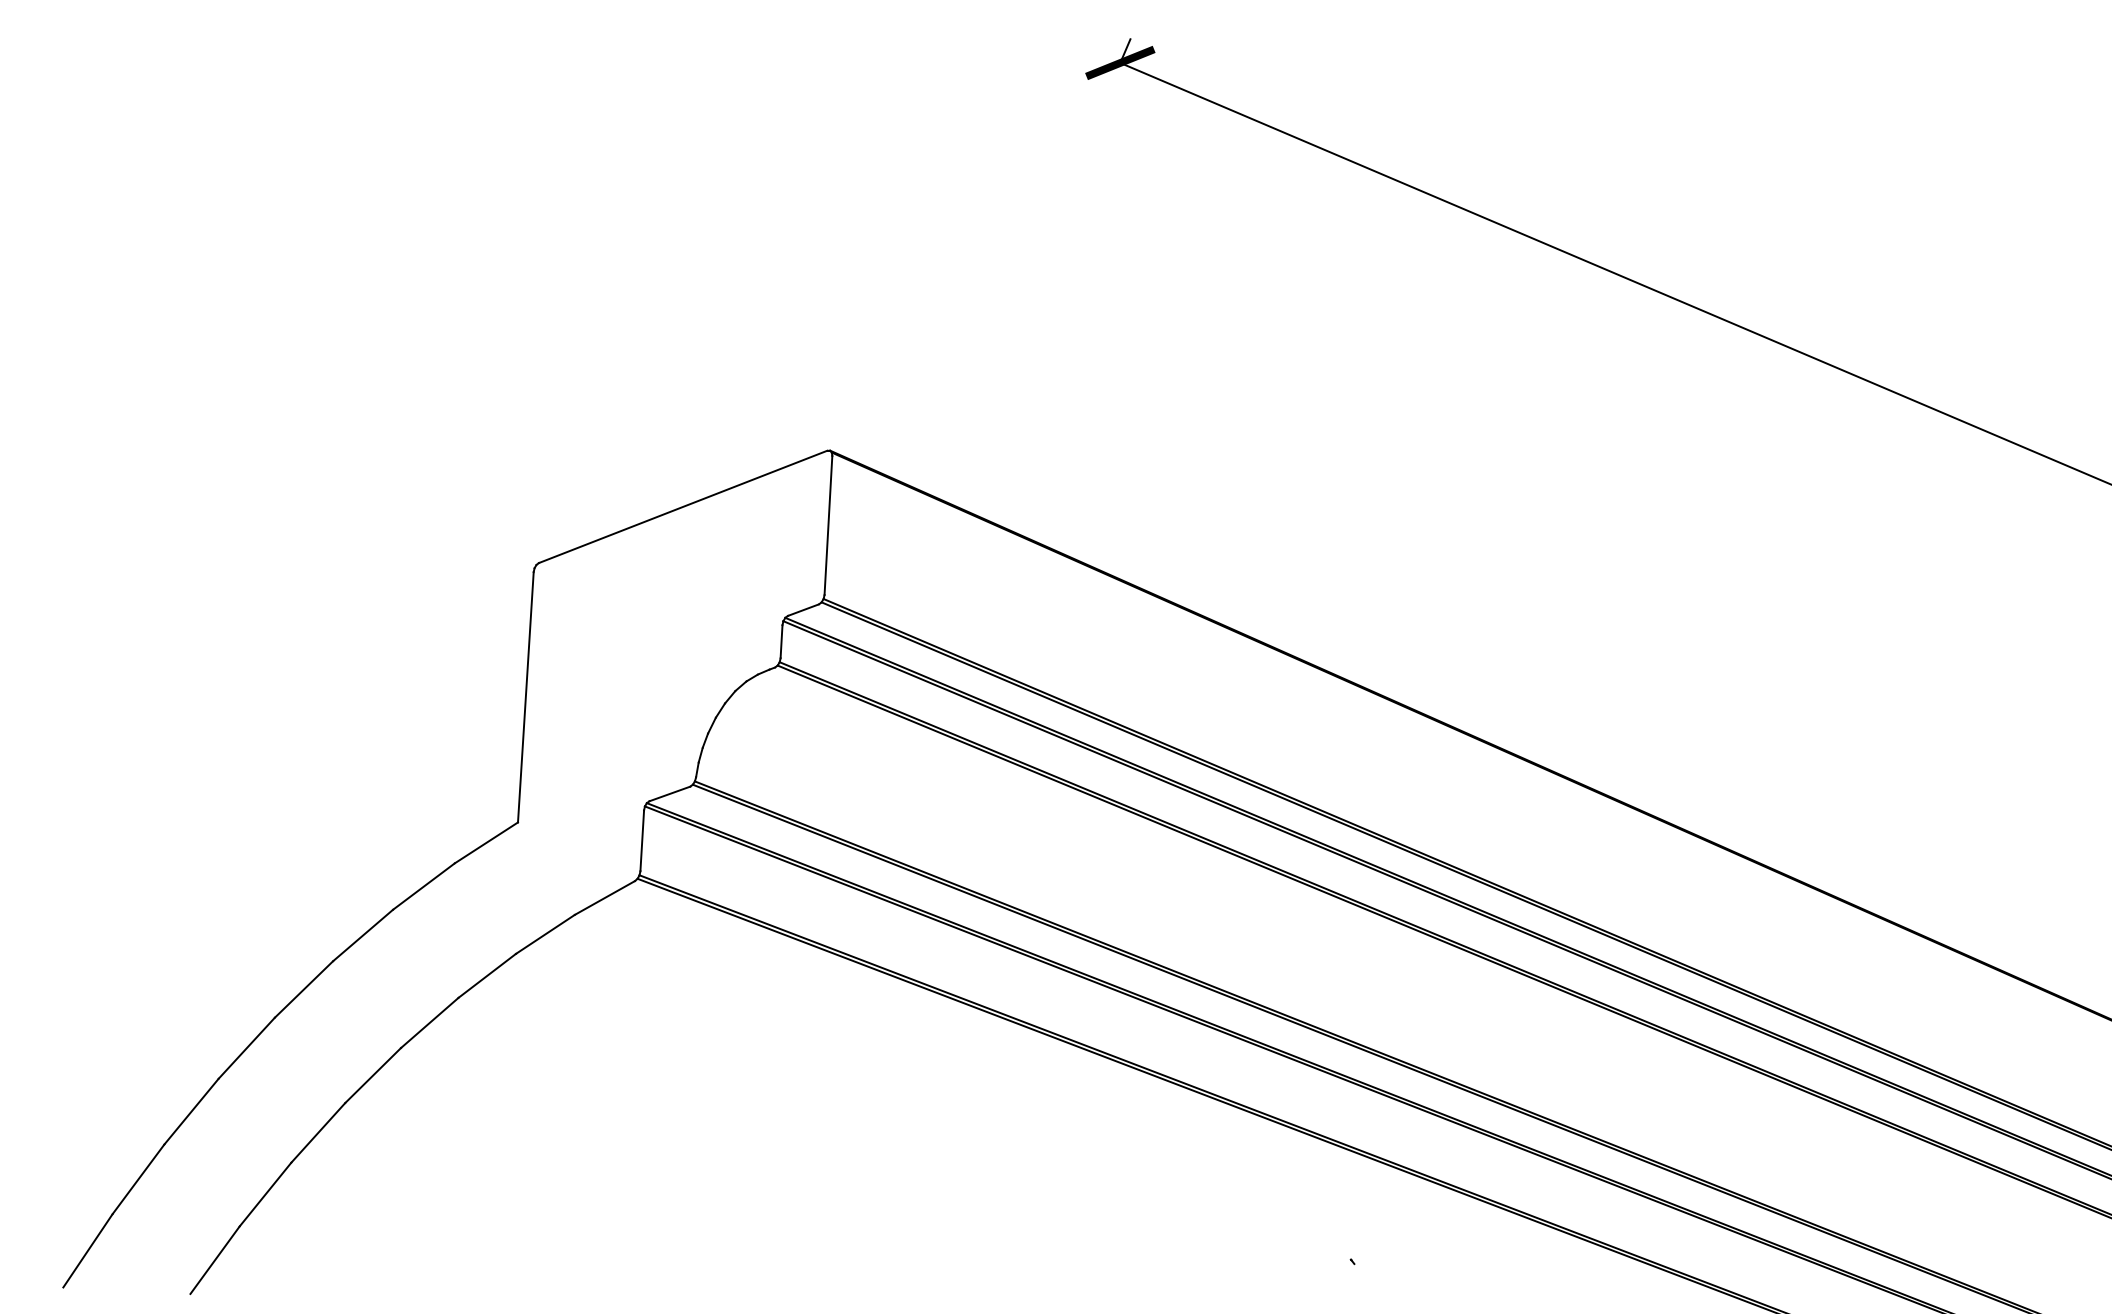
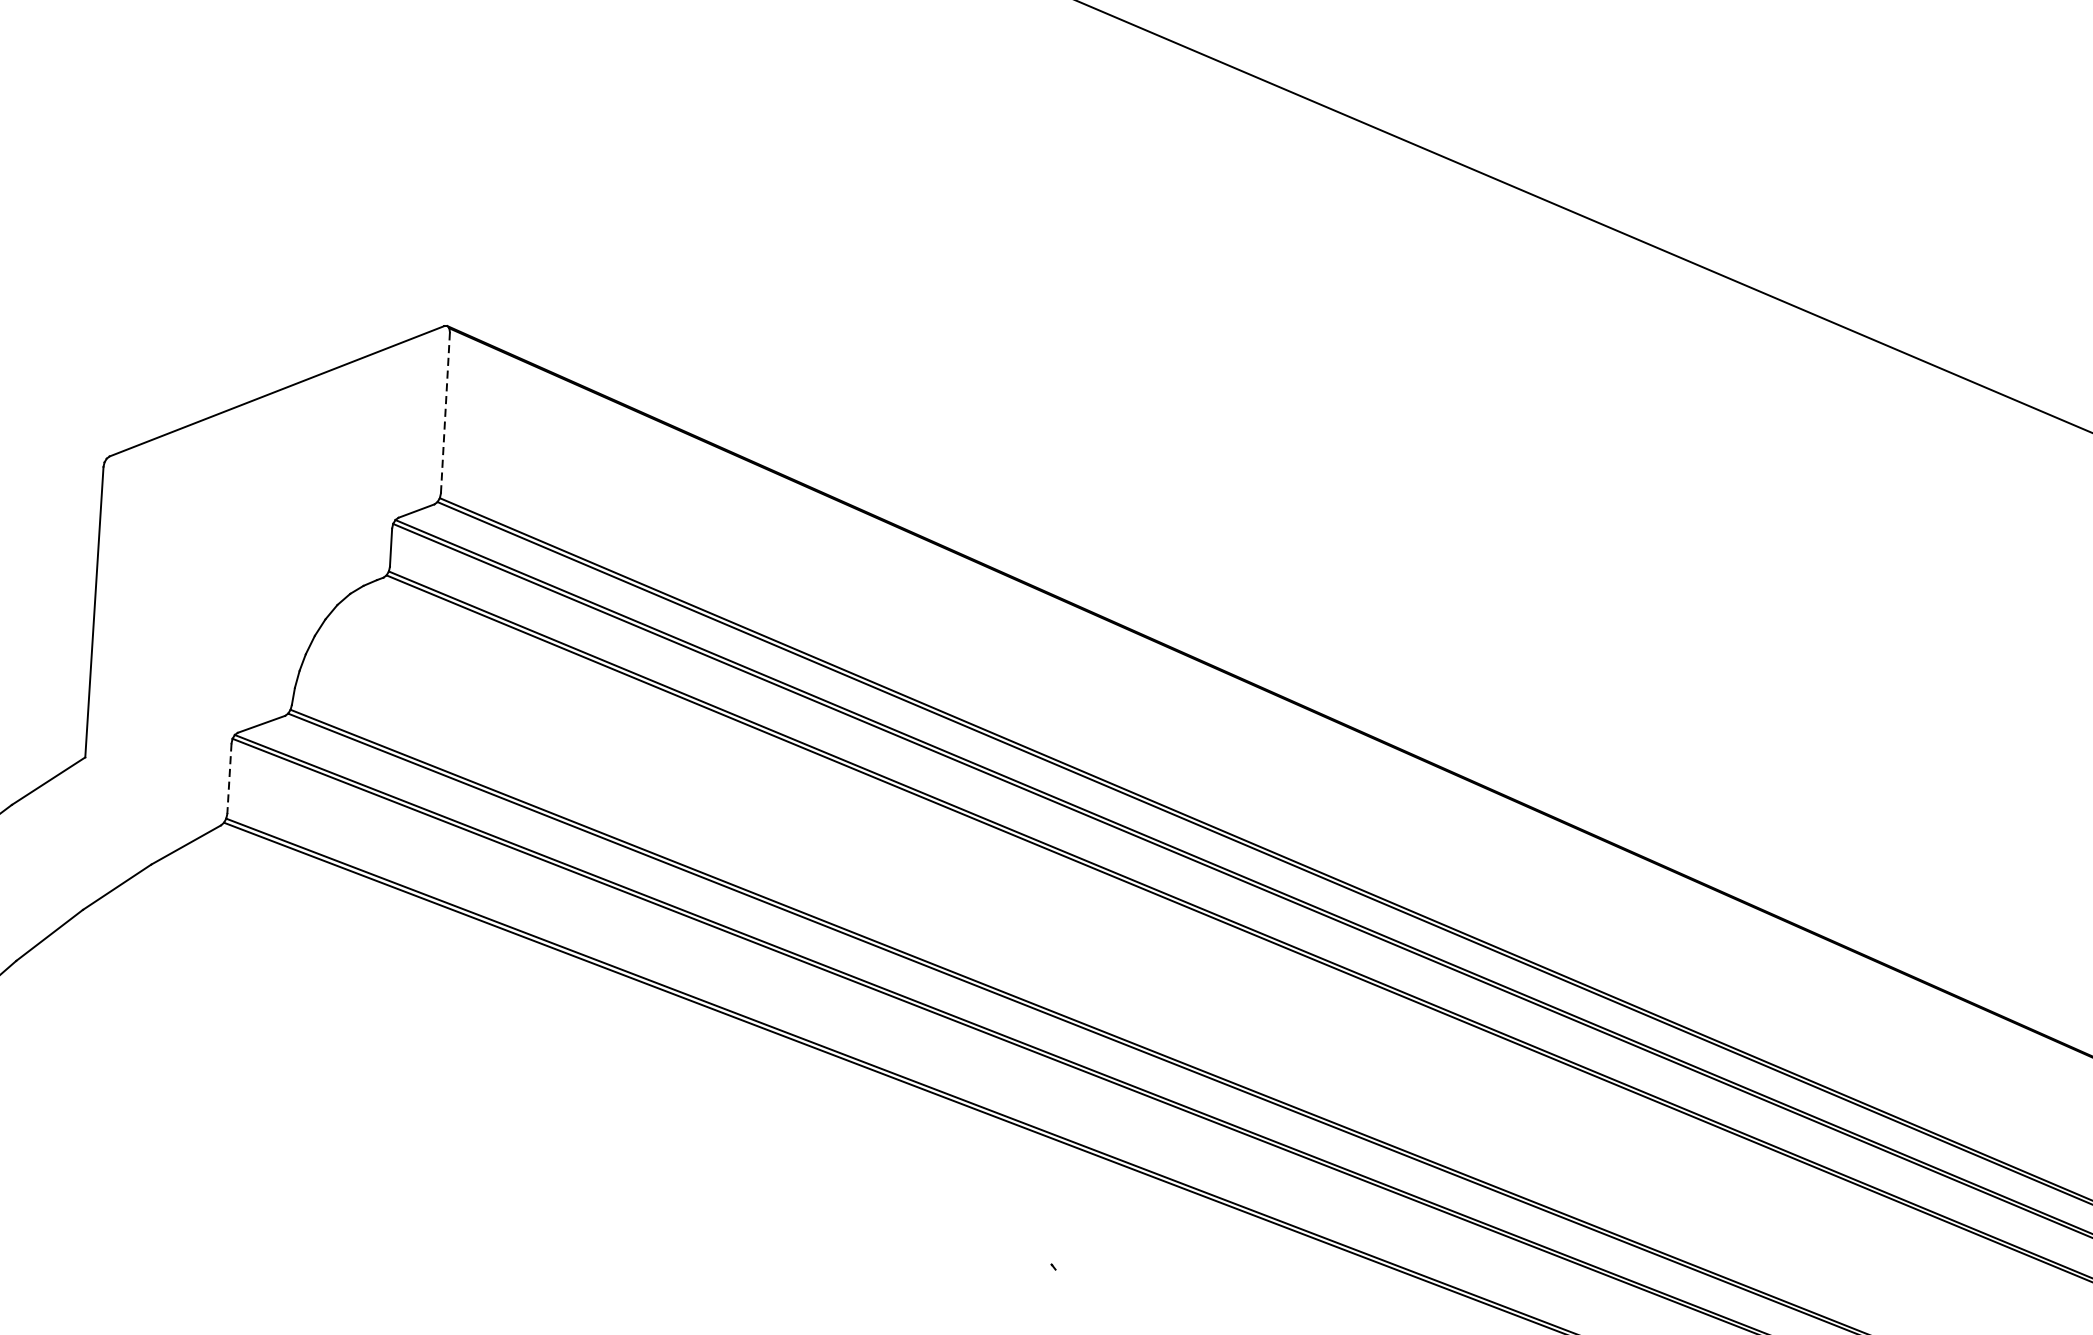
line: (828, 525) -> (445, 412), solid -> dashed
line: (642, 841) -> (229, 779), solid -> dashed

